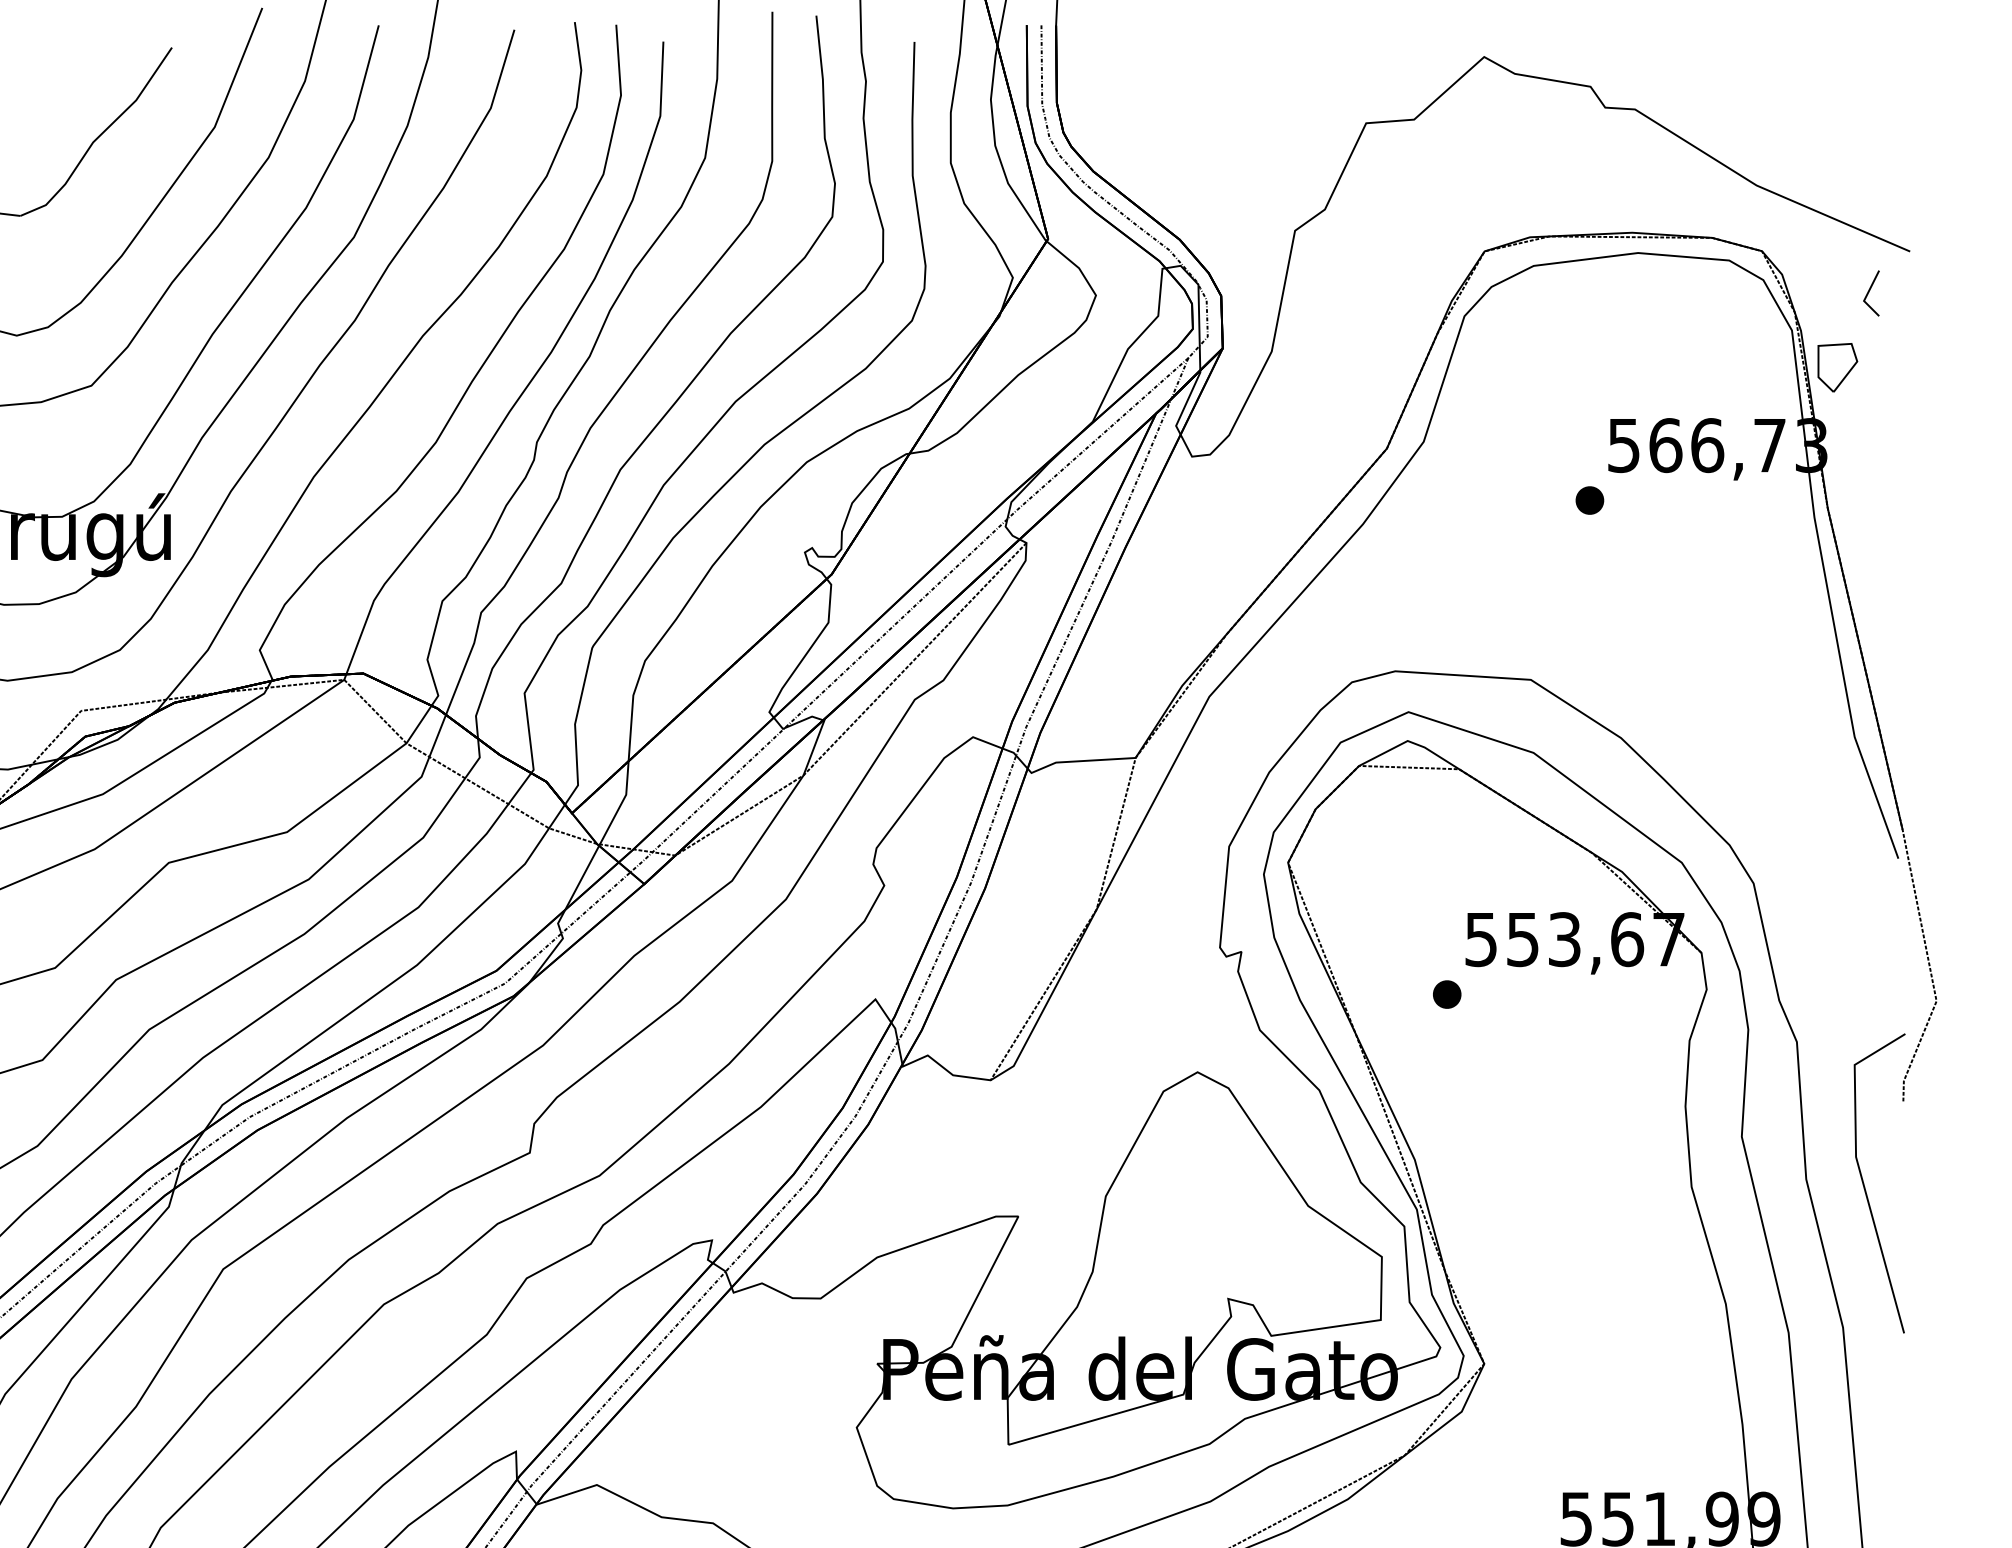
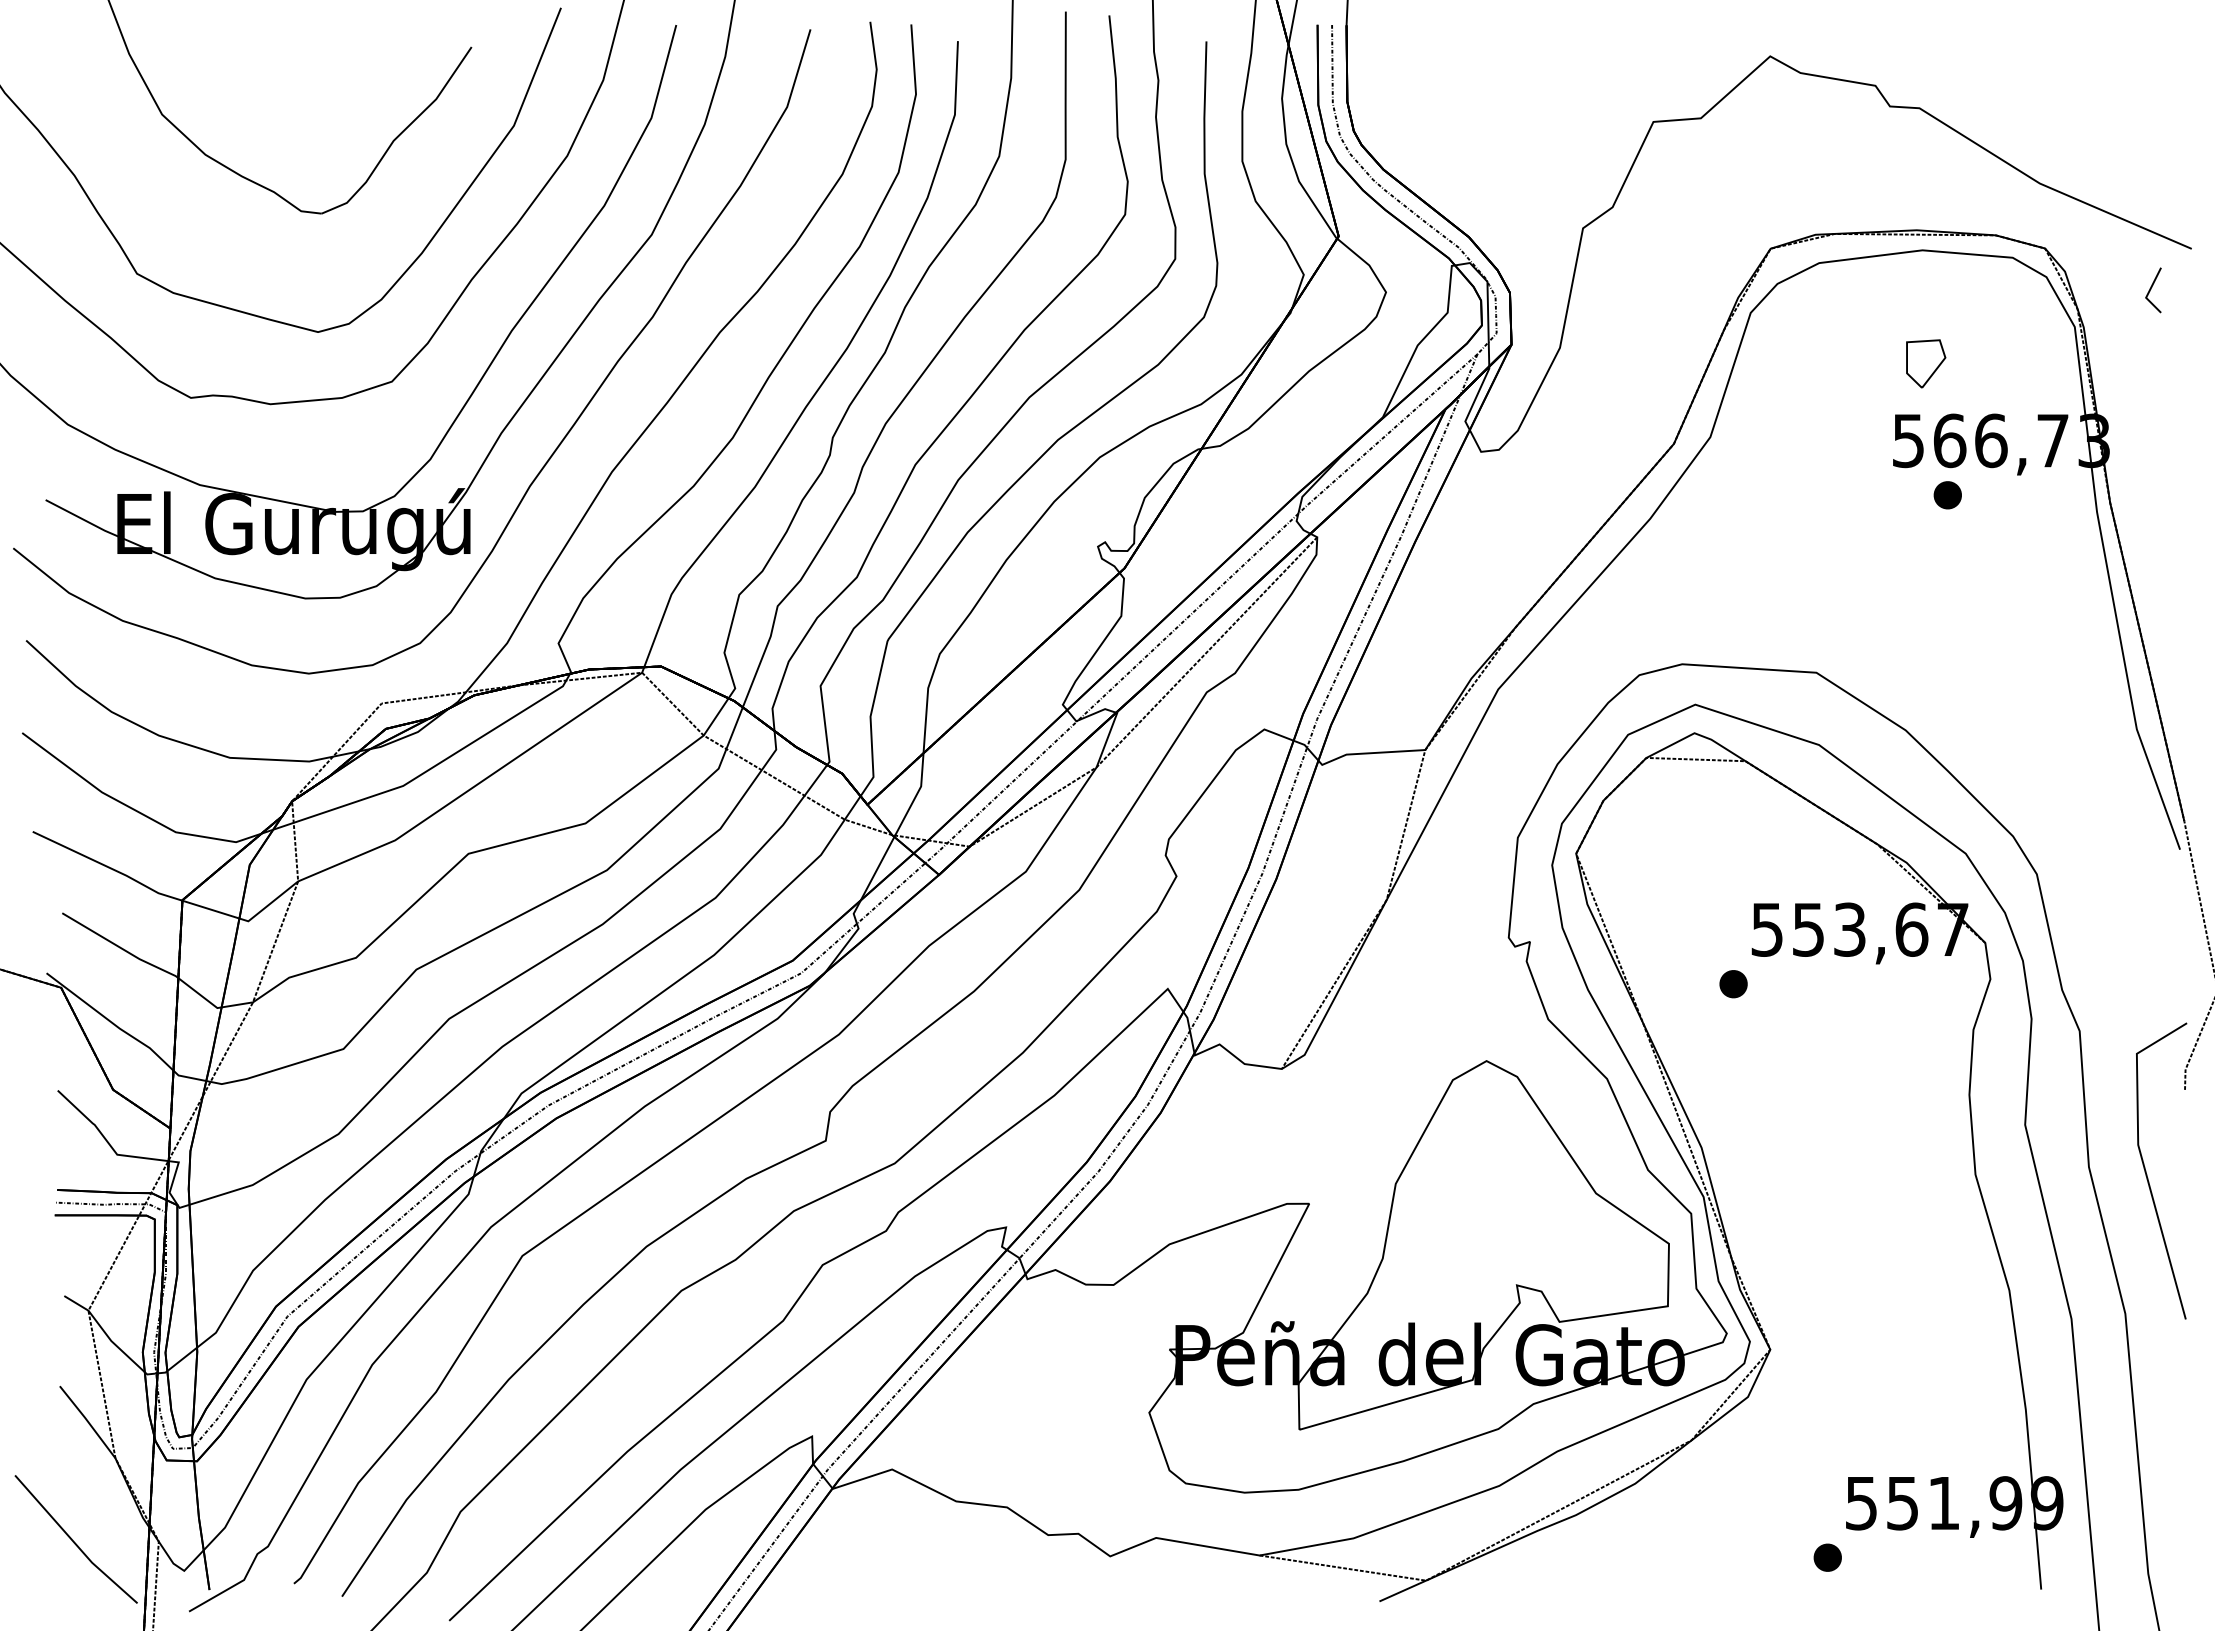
part: (1838, 367) -> (1926, 363), moved
part: (1589, 500) -> (1947, 495), moved

